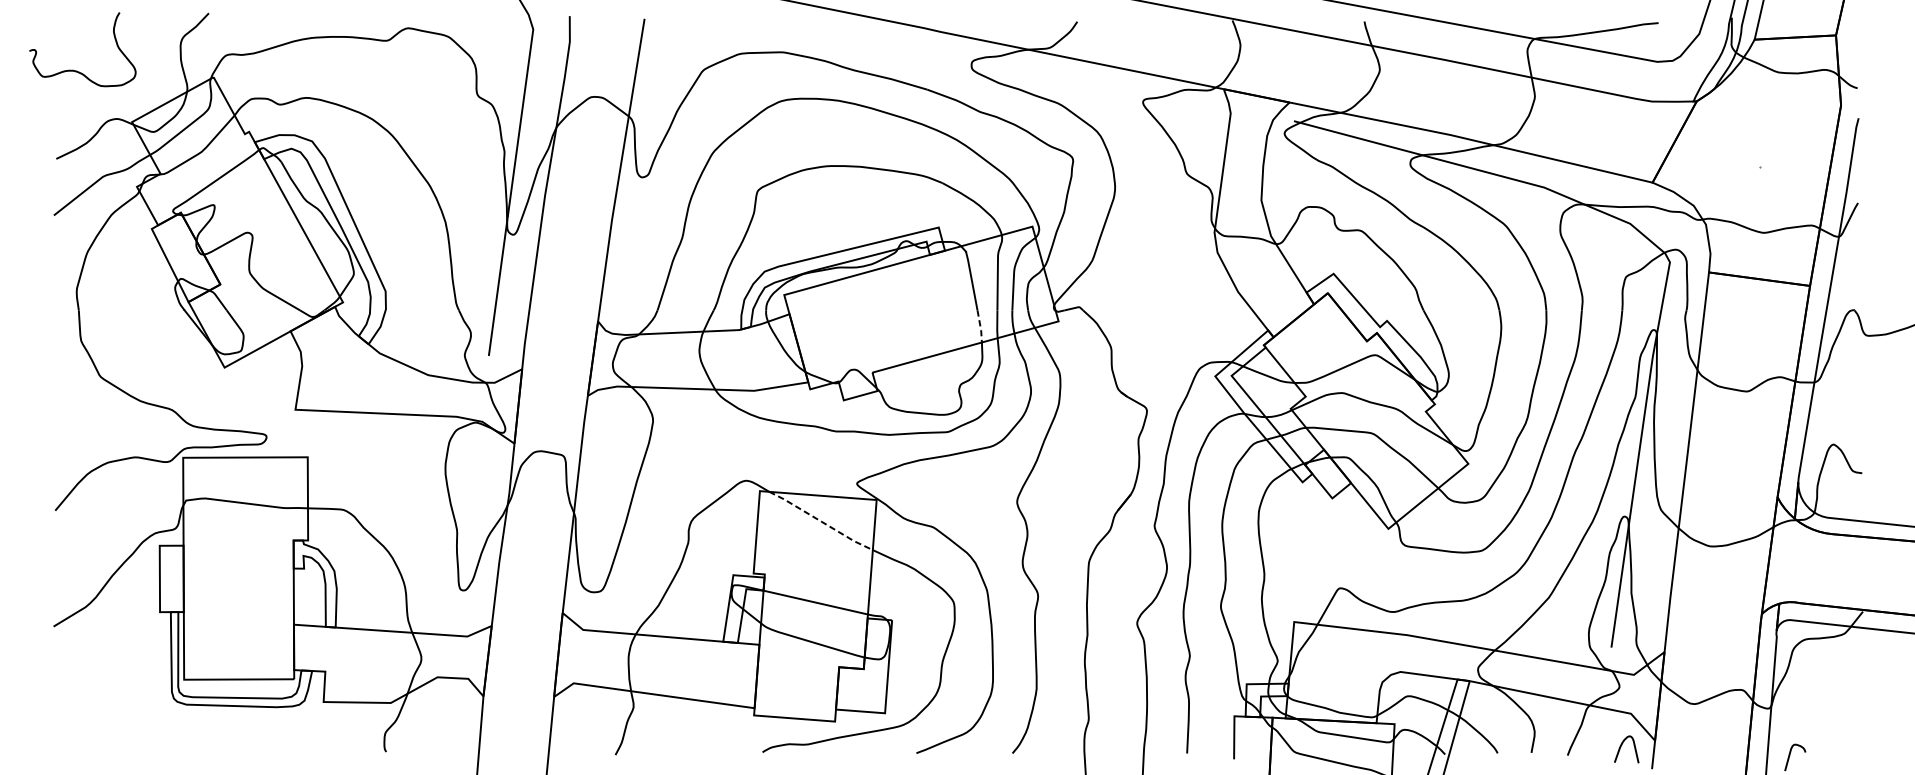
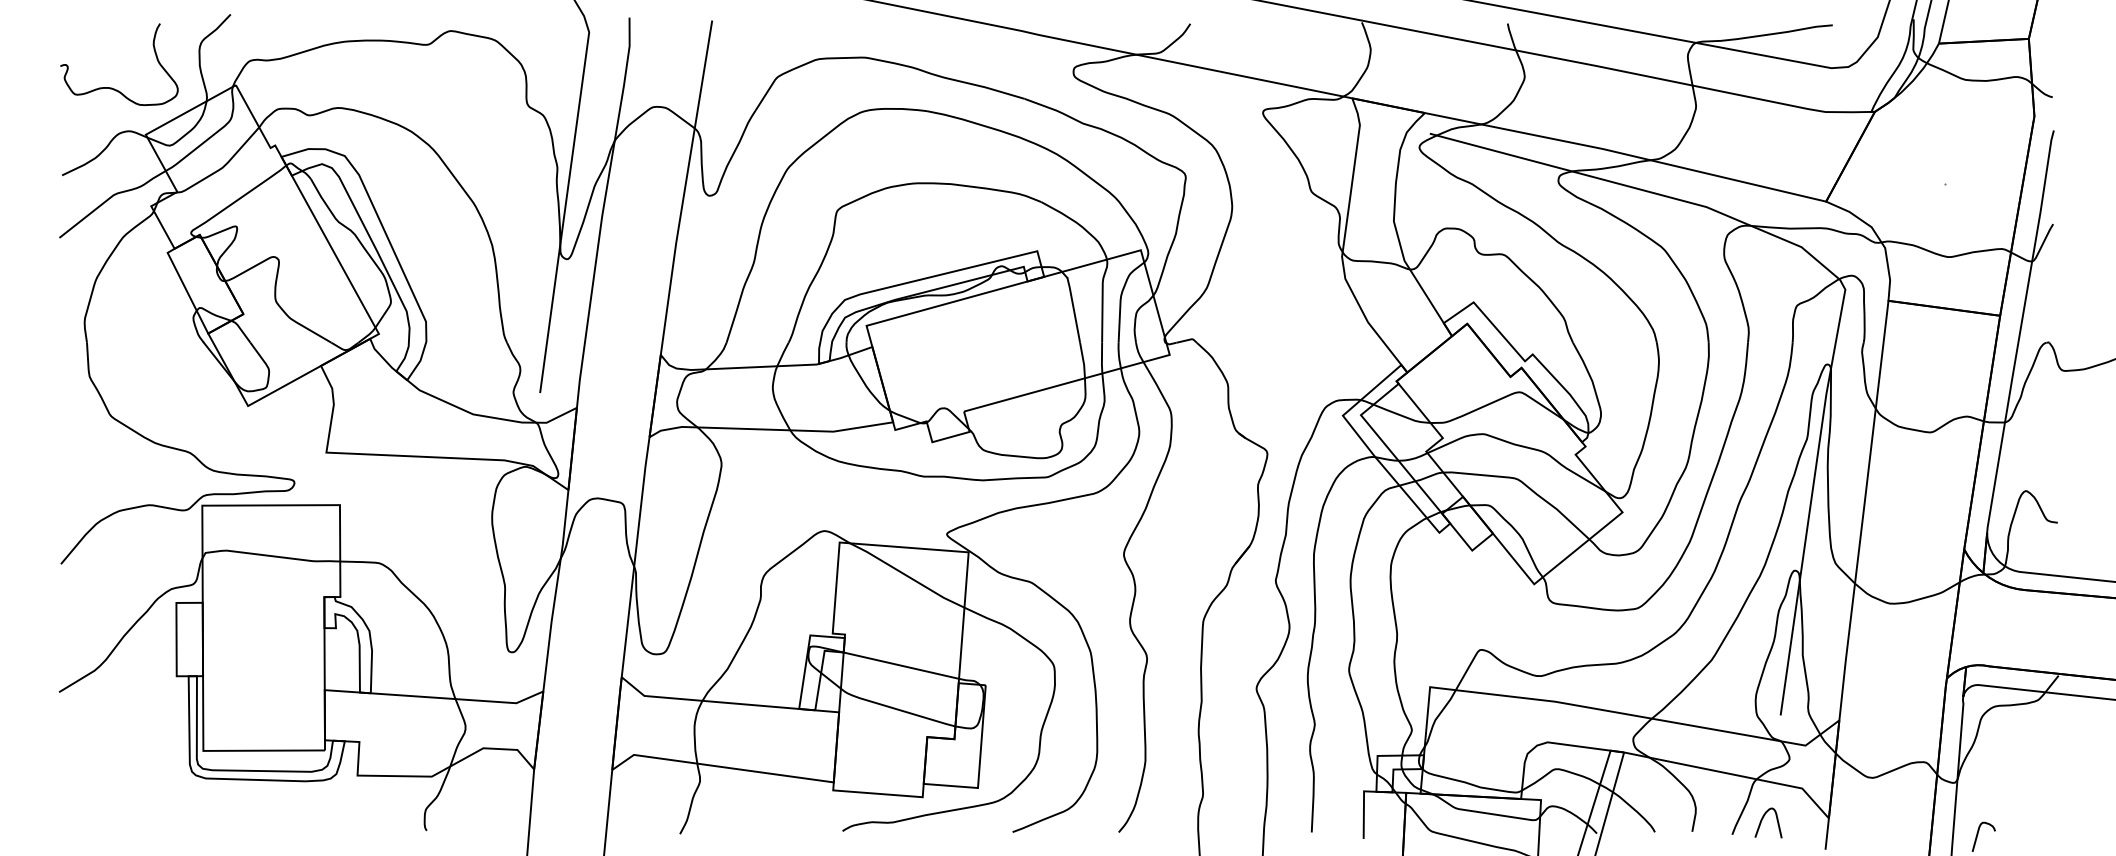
curve: (76, 70) -> (112, 87), moved
line: (980, 327) -> (1083, 361), dashed -> solid
line: (820, 520) -> (906, 575), dashed -> solid
curve: (1621, 747) -> (1762, 820), moved

